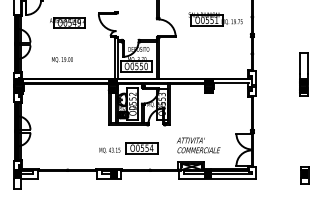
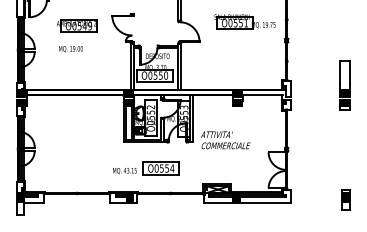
text: (61, 60) -> (70, 49), moved
text: (198, 145) -> (225, 140), moved

